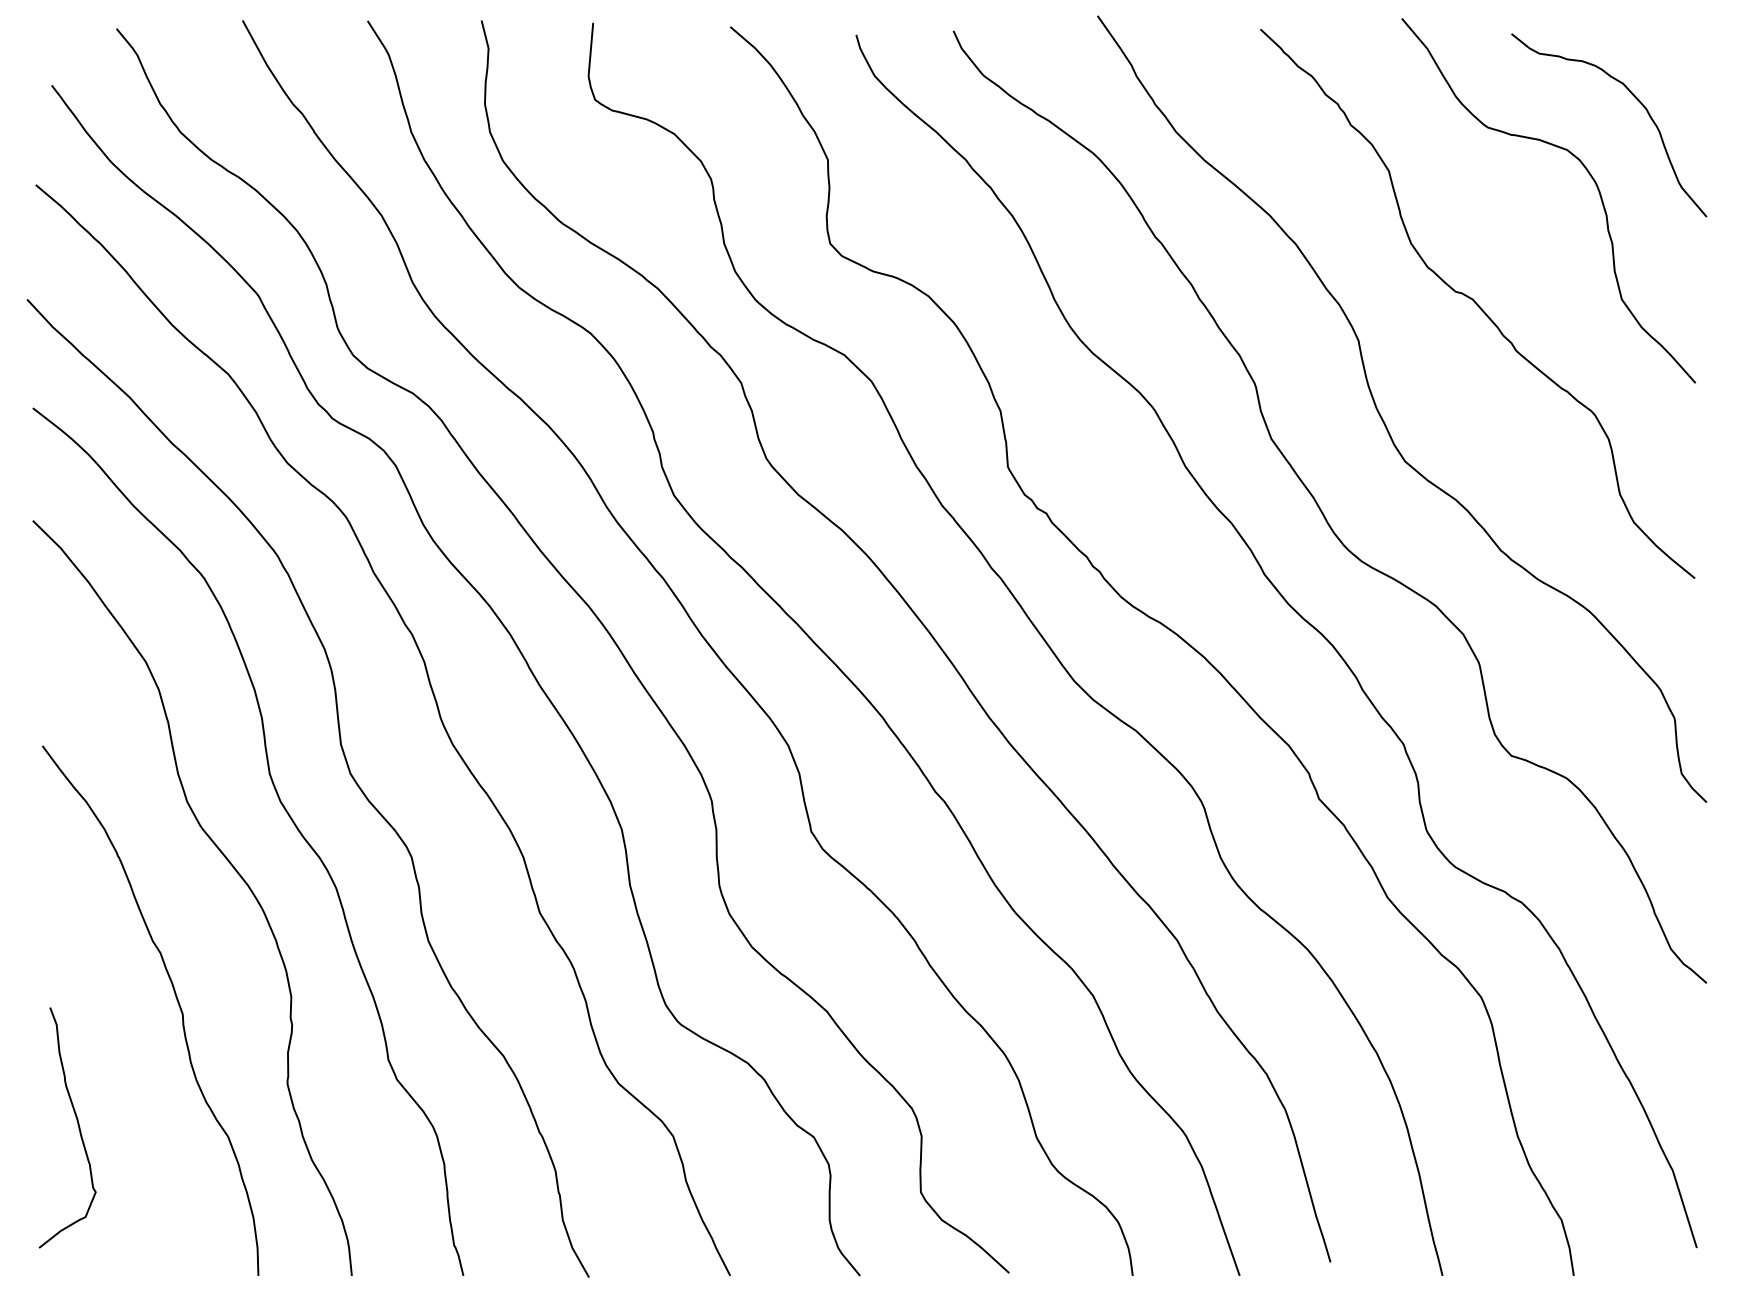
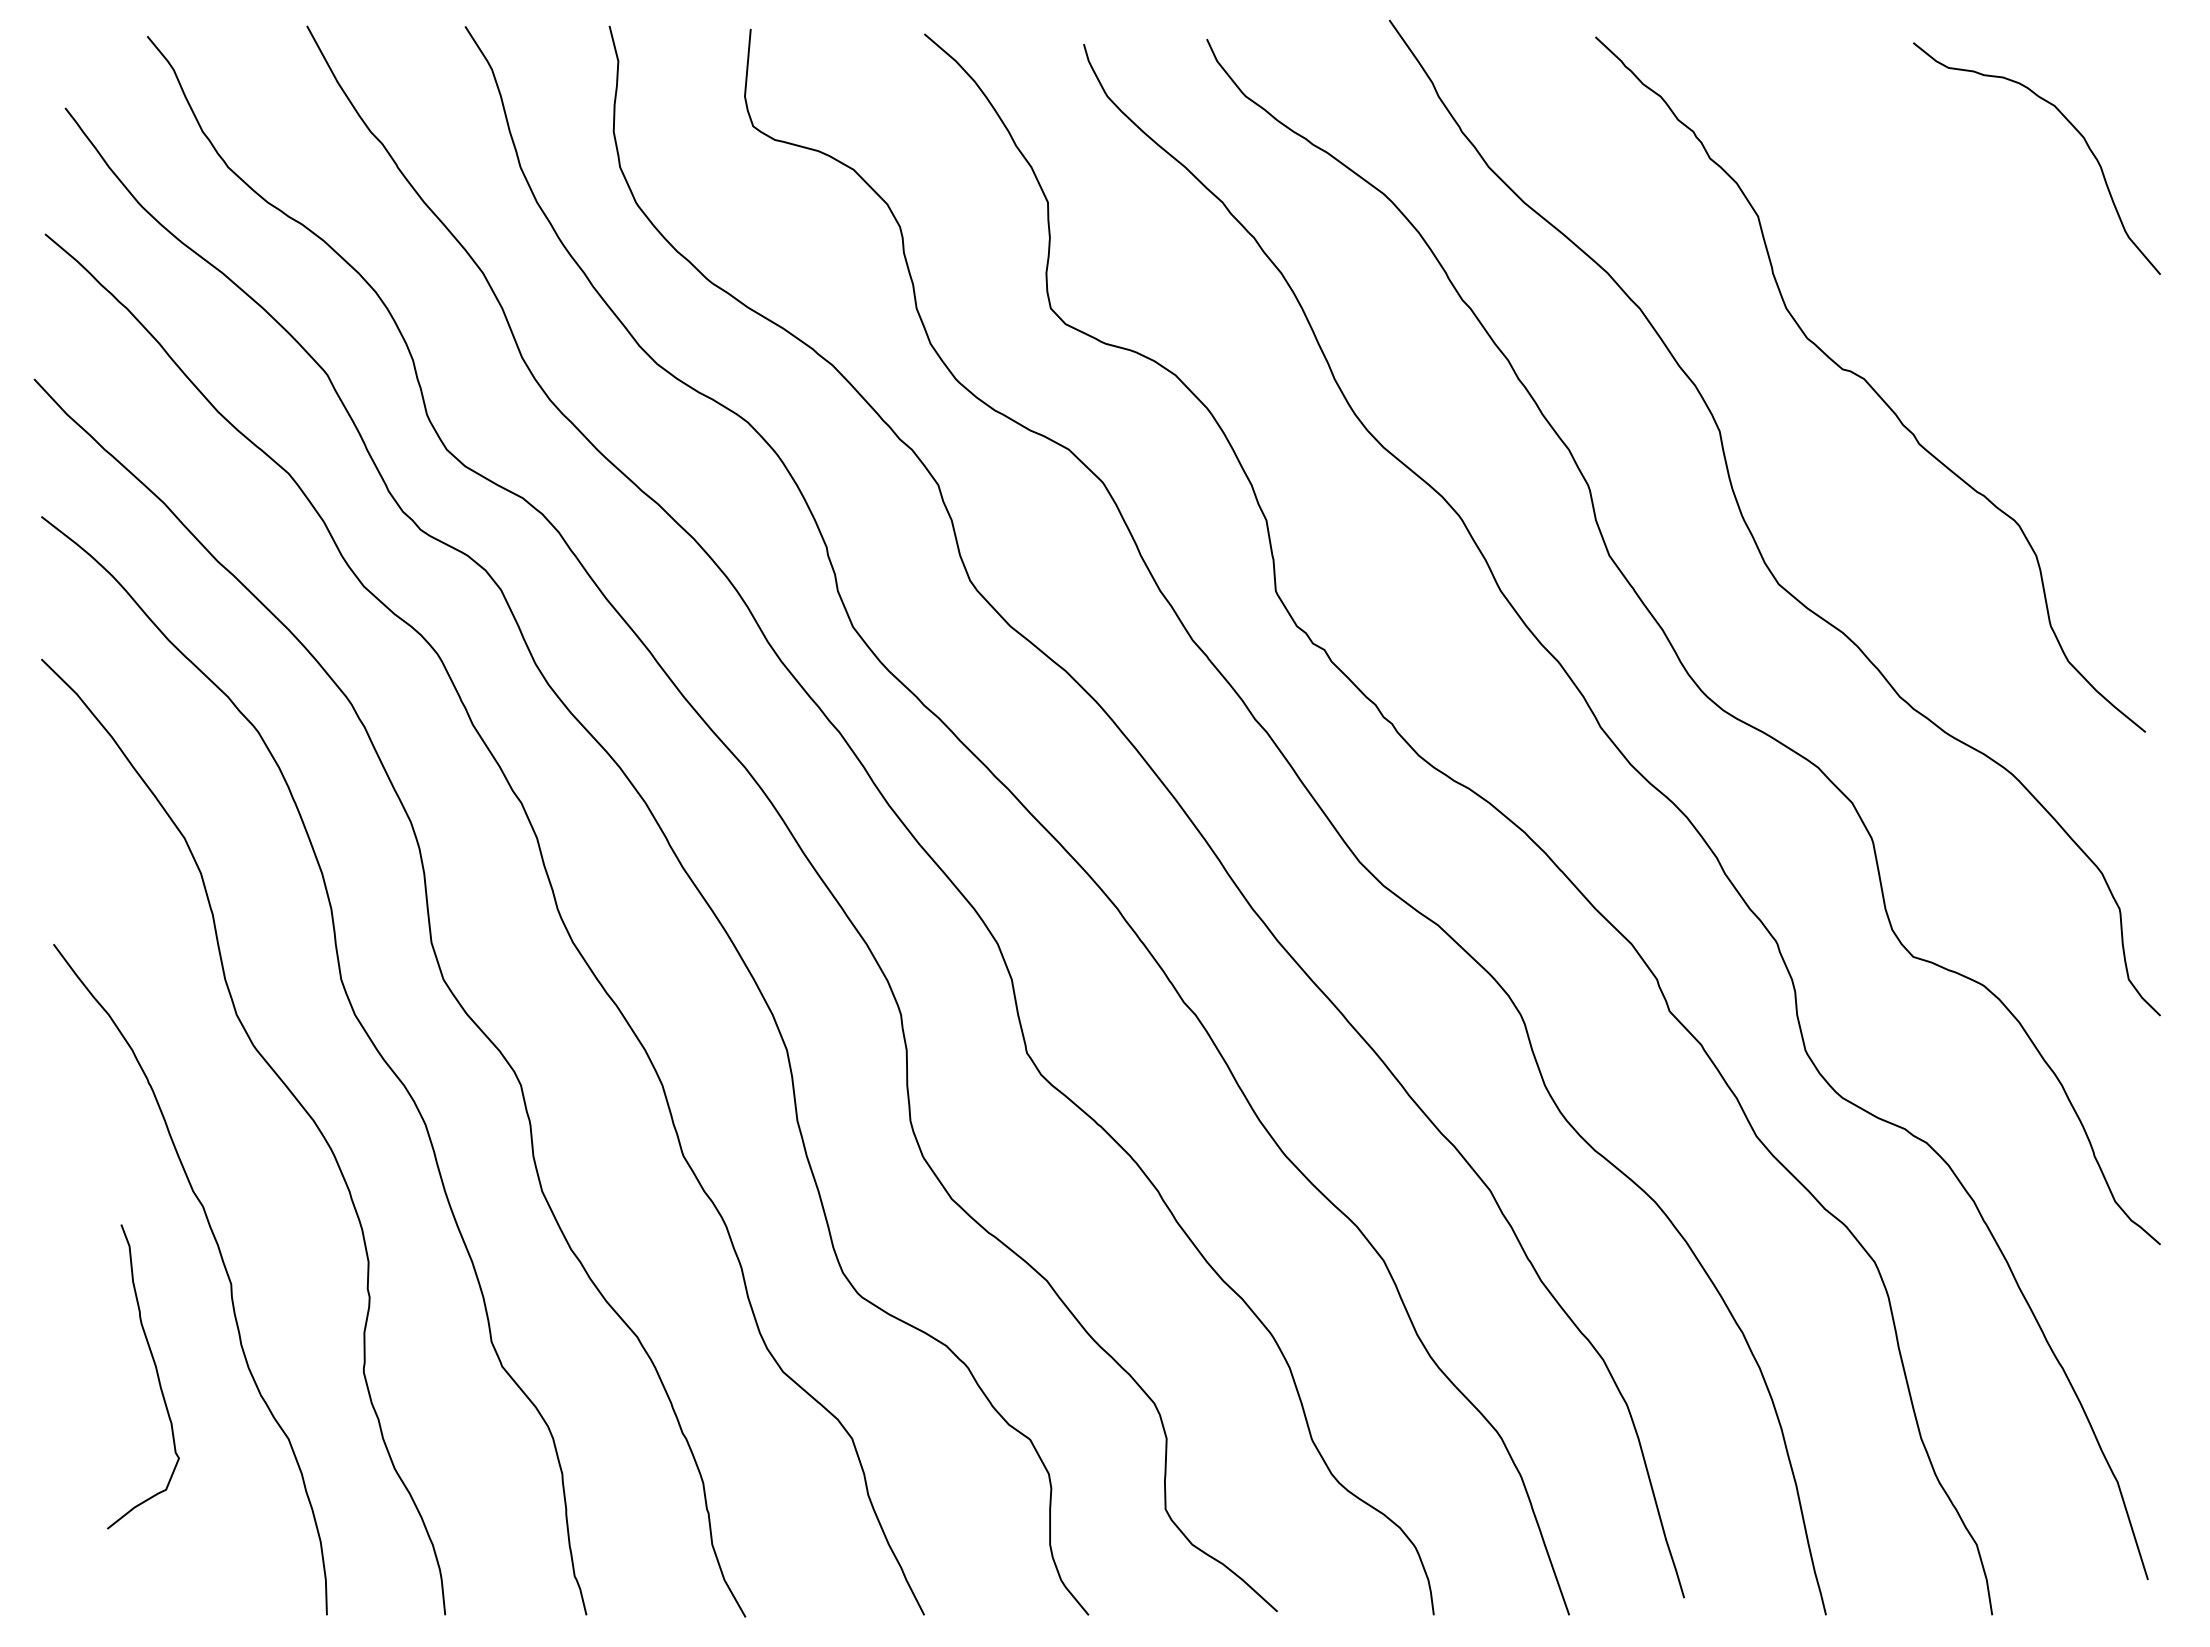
curve: (1589, 174) -> (2011, 220), removed
curve: (77, 1126) -> (156, 1374), moved

